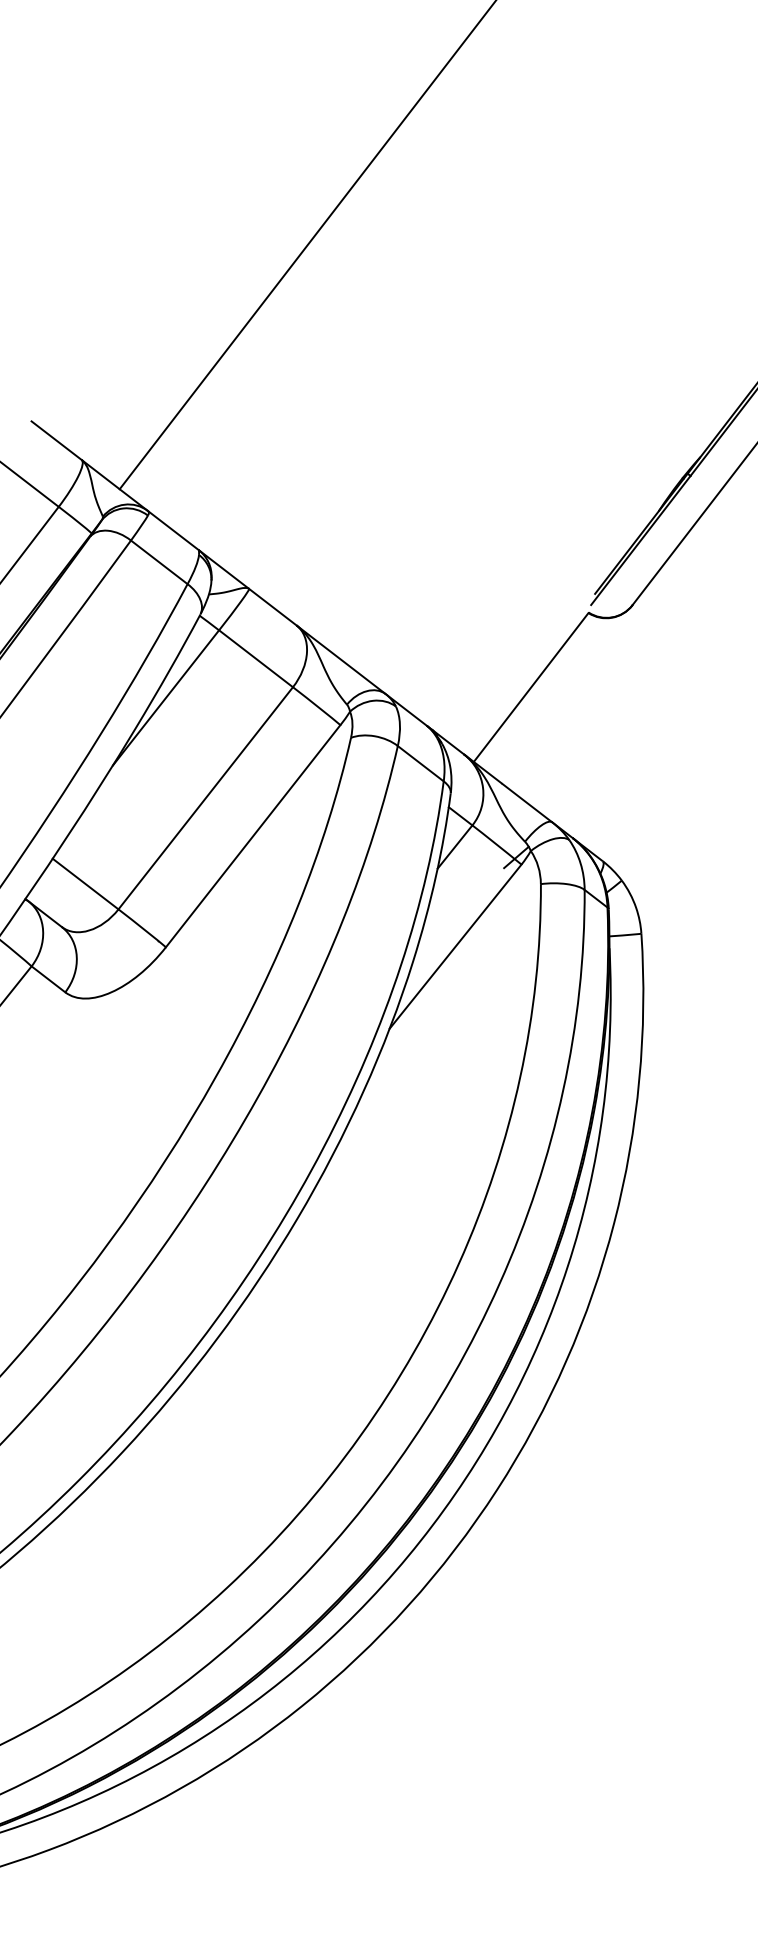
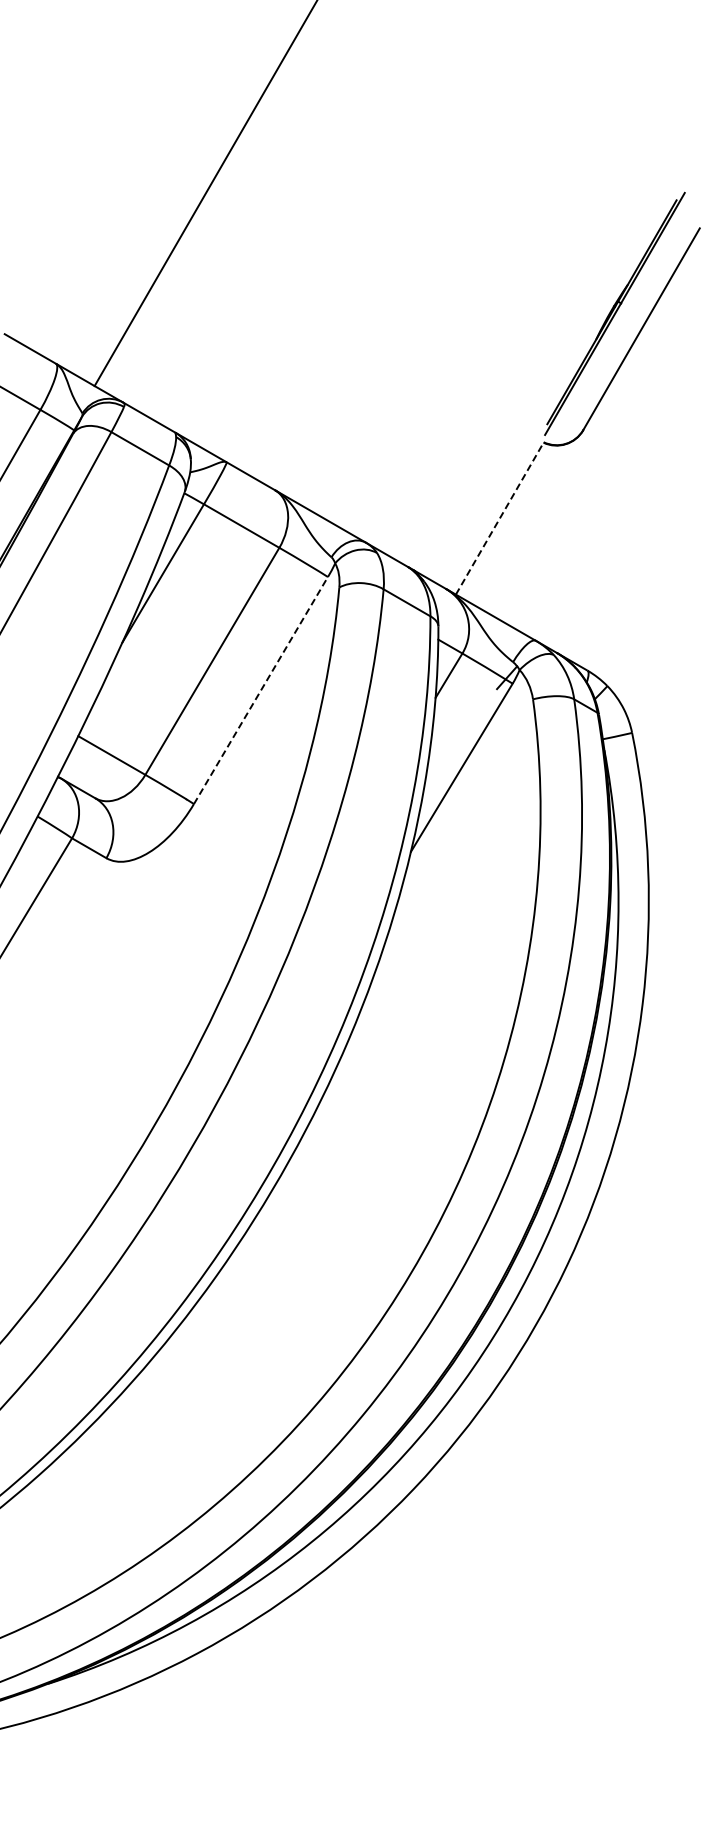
line: (530, 687) -> (499, 518), solid -> dashed
line: (252, 836) -> (260, 690), solid -> dashed

